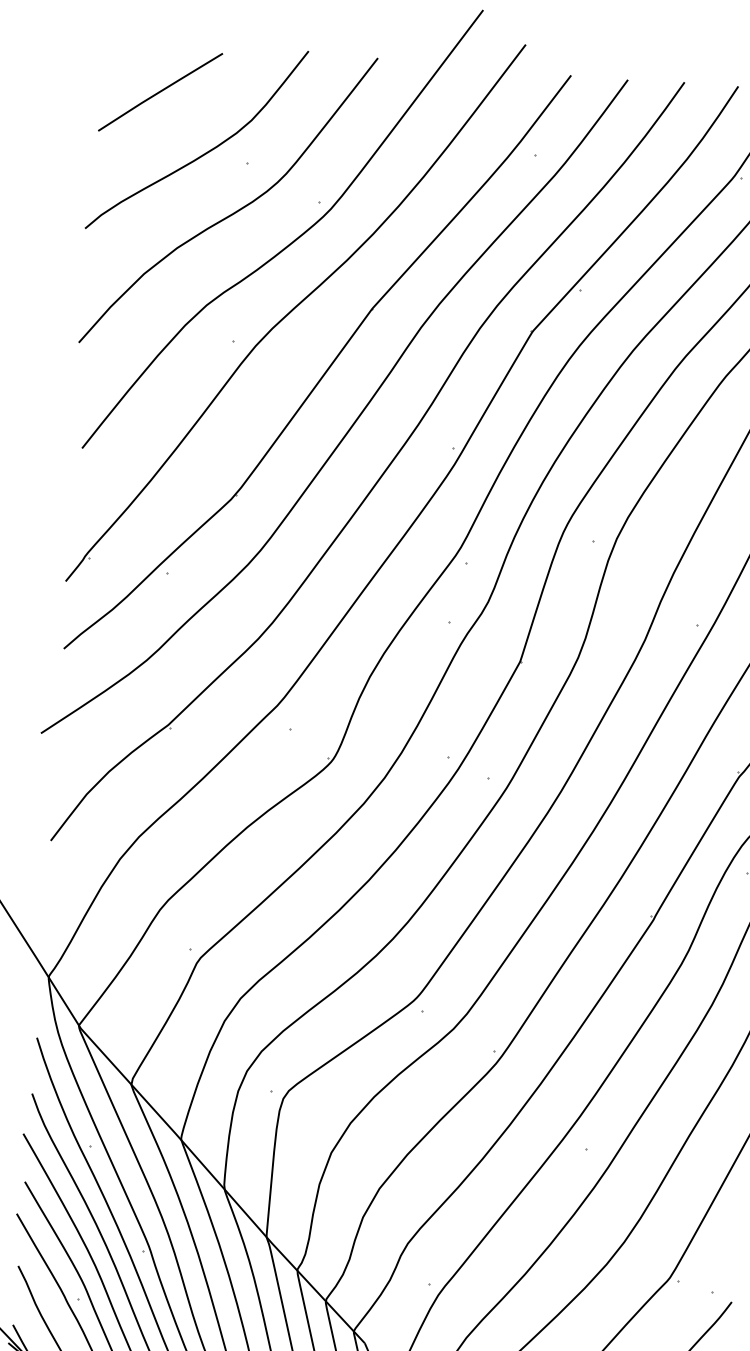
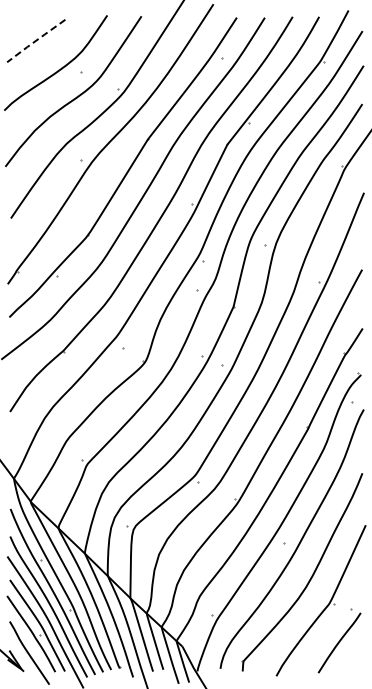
line: (161, 91) -> (36, 40), solid -> dashed

